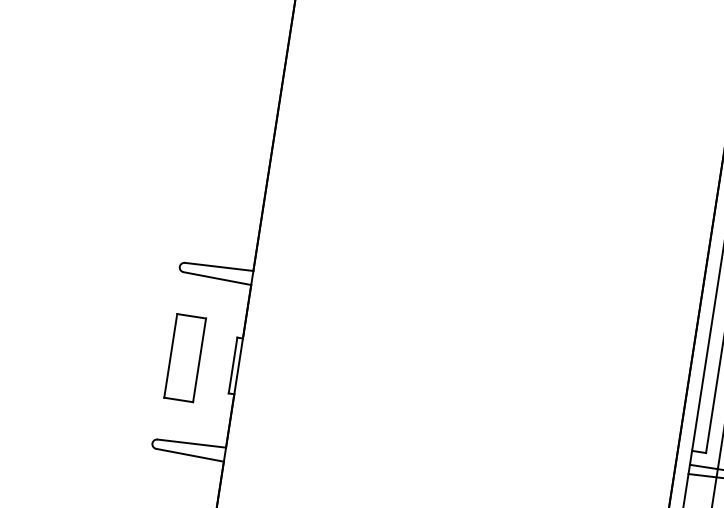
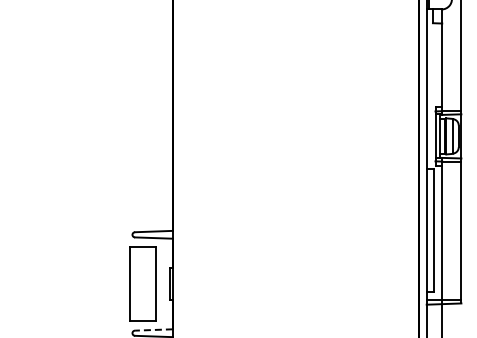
part: (184, 356) -> (142, 283), size x1.6
line: (191, 442) -> (153, 329), solid -> dashed

